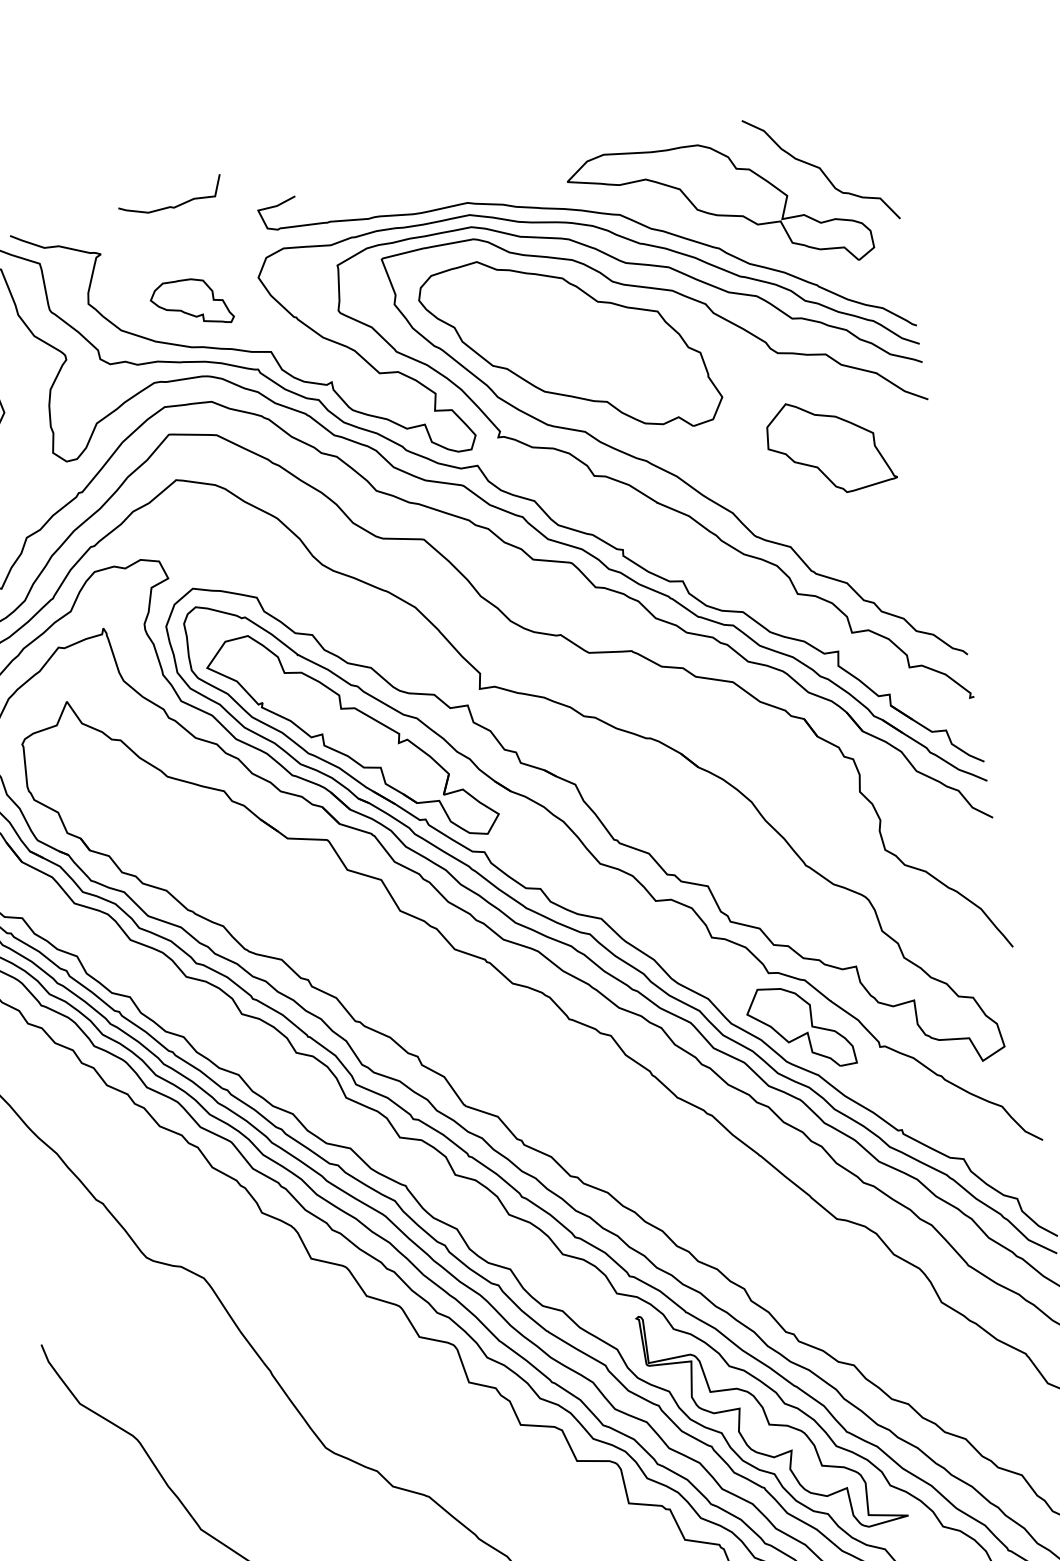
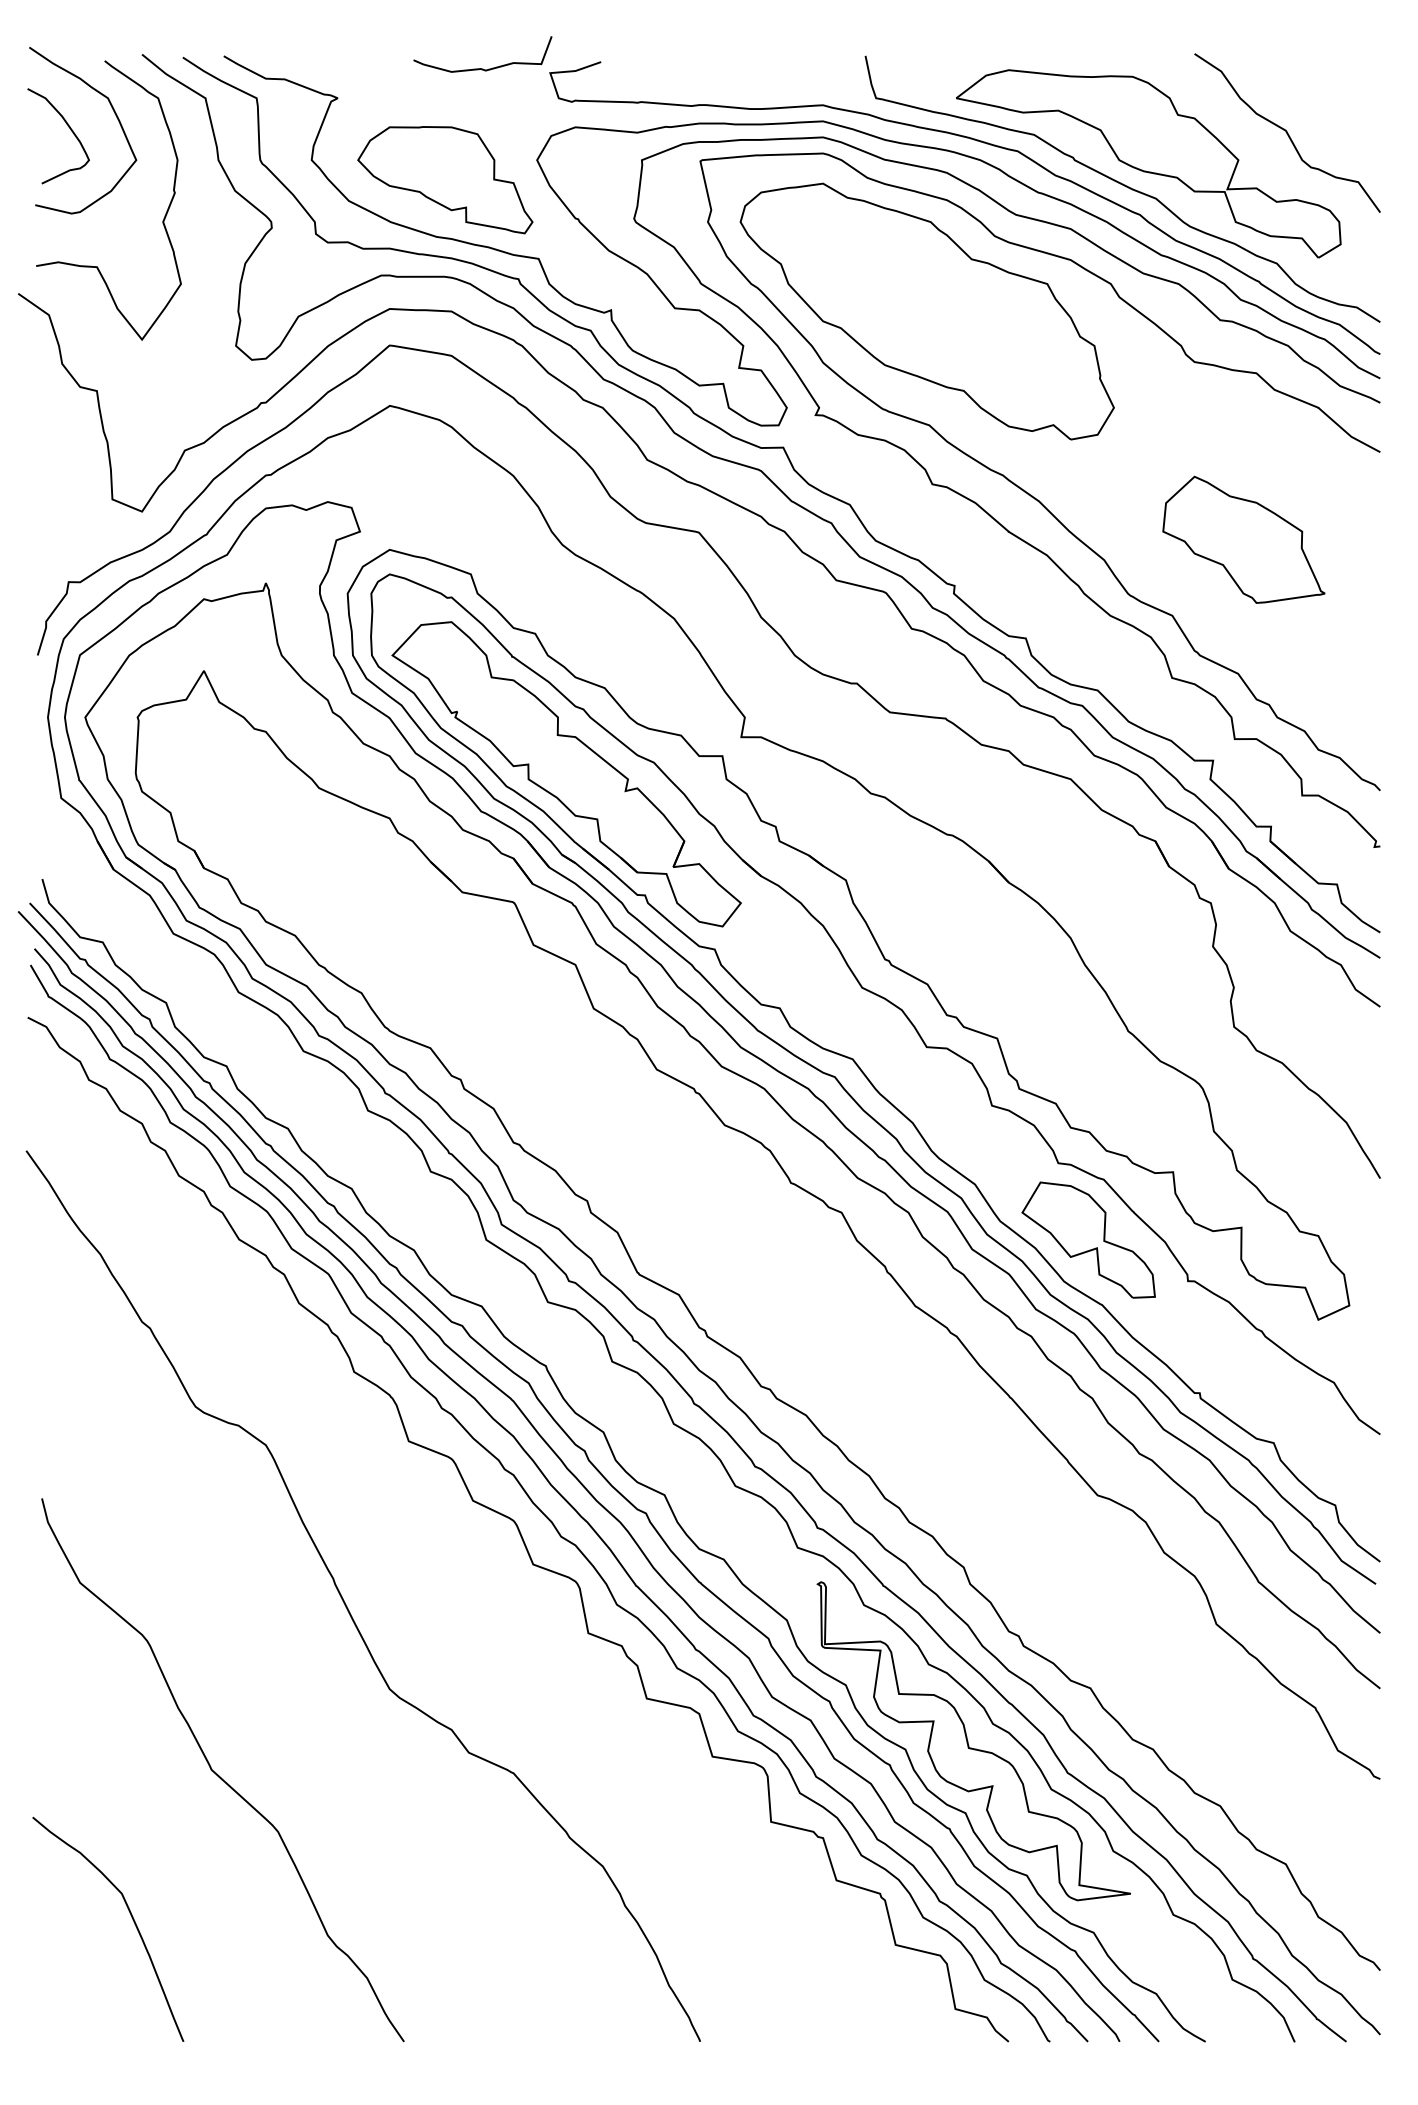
curve: (171, 206) -> (482, 68), moved
curve: (704, 229) -> (1124, 186), added
part: (191, 303) -> (445, 180), size x1.67
part: (829, 445) -> (1243, 539), moved

